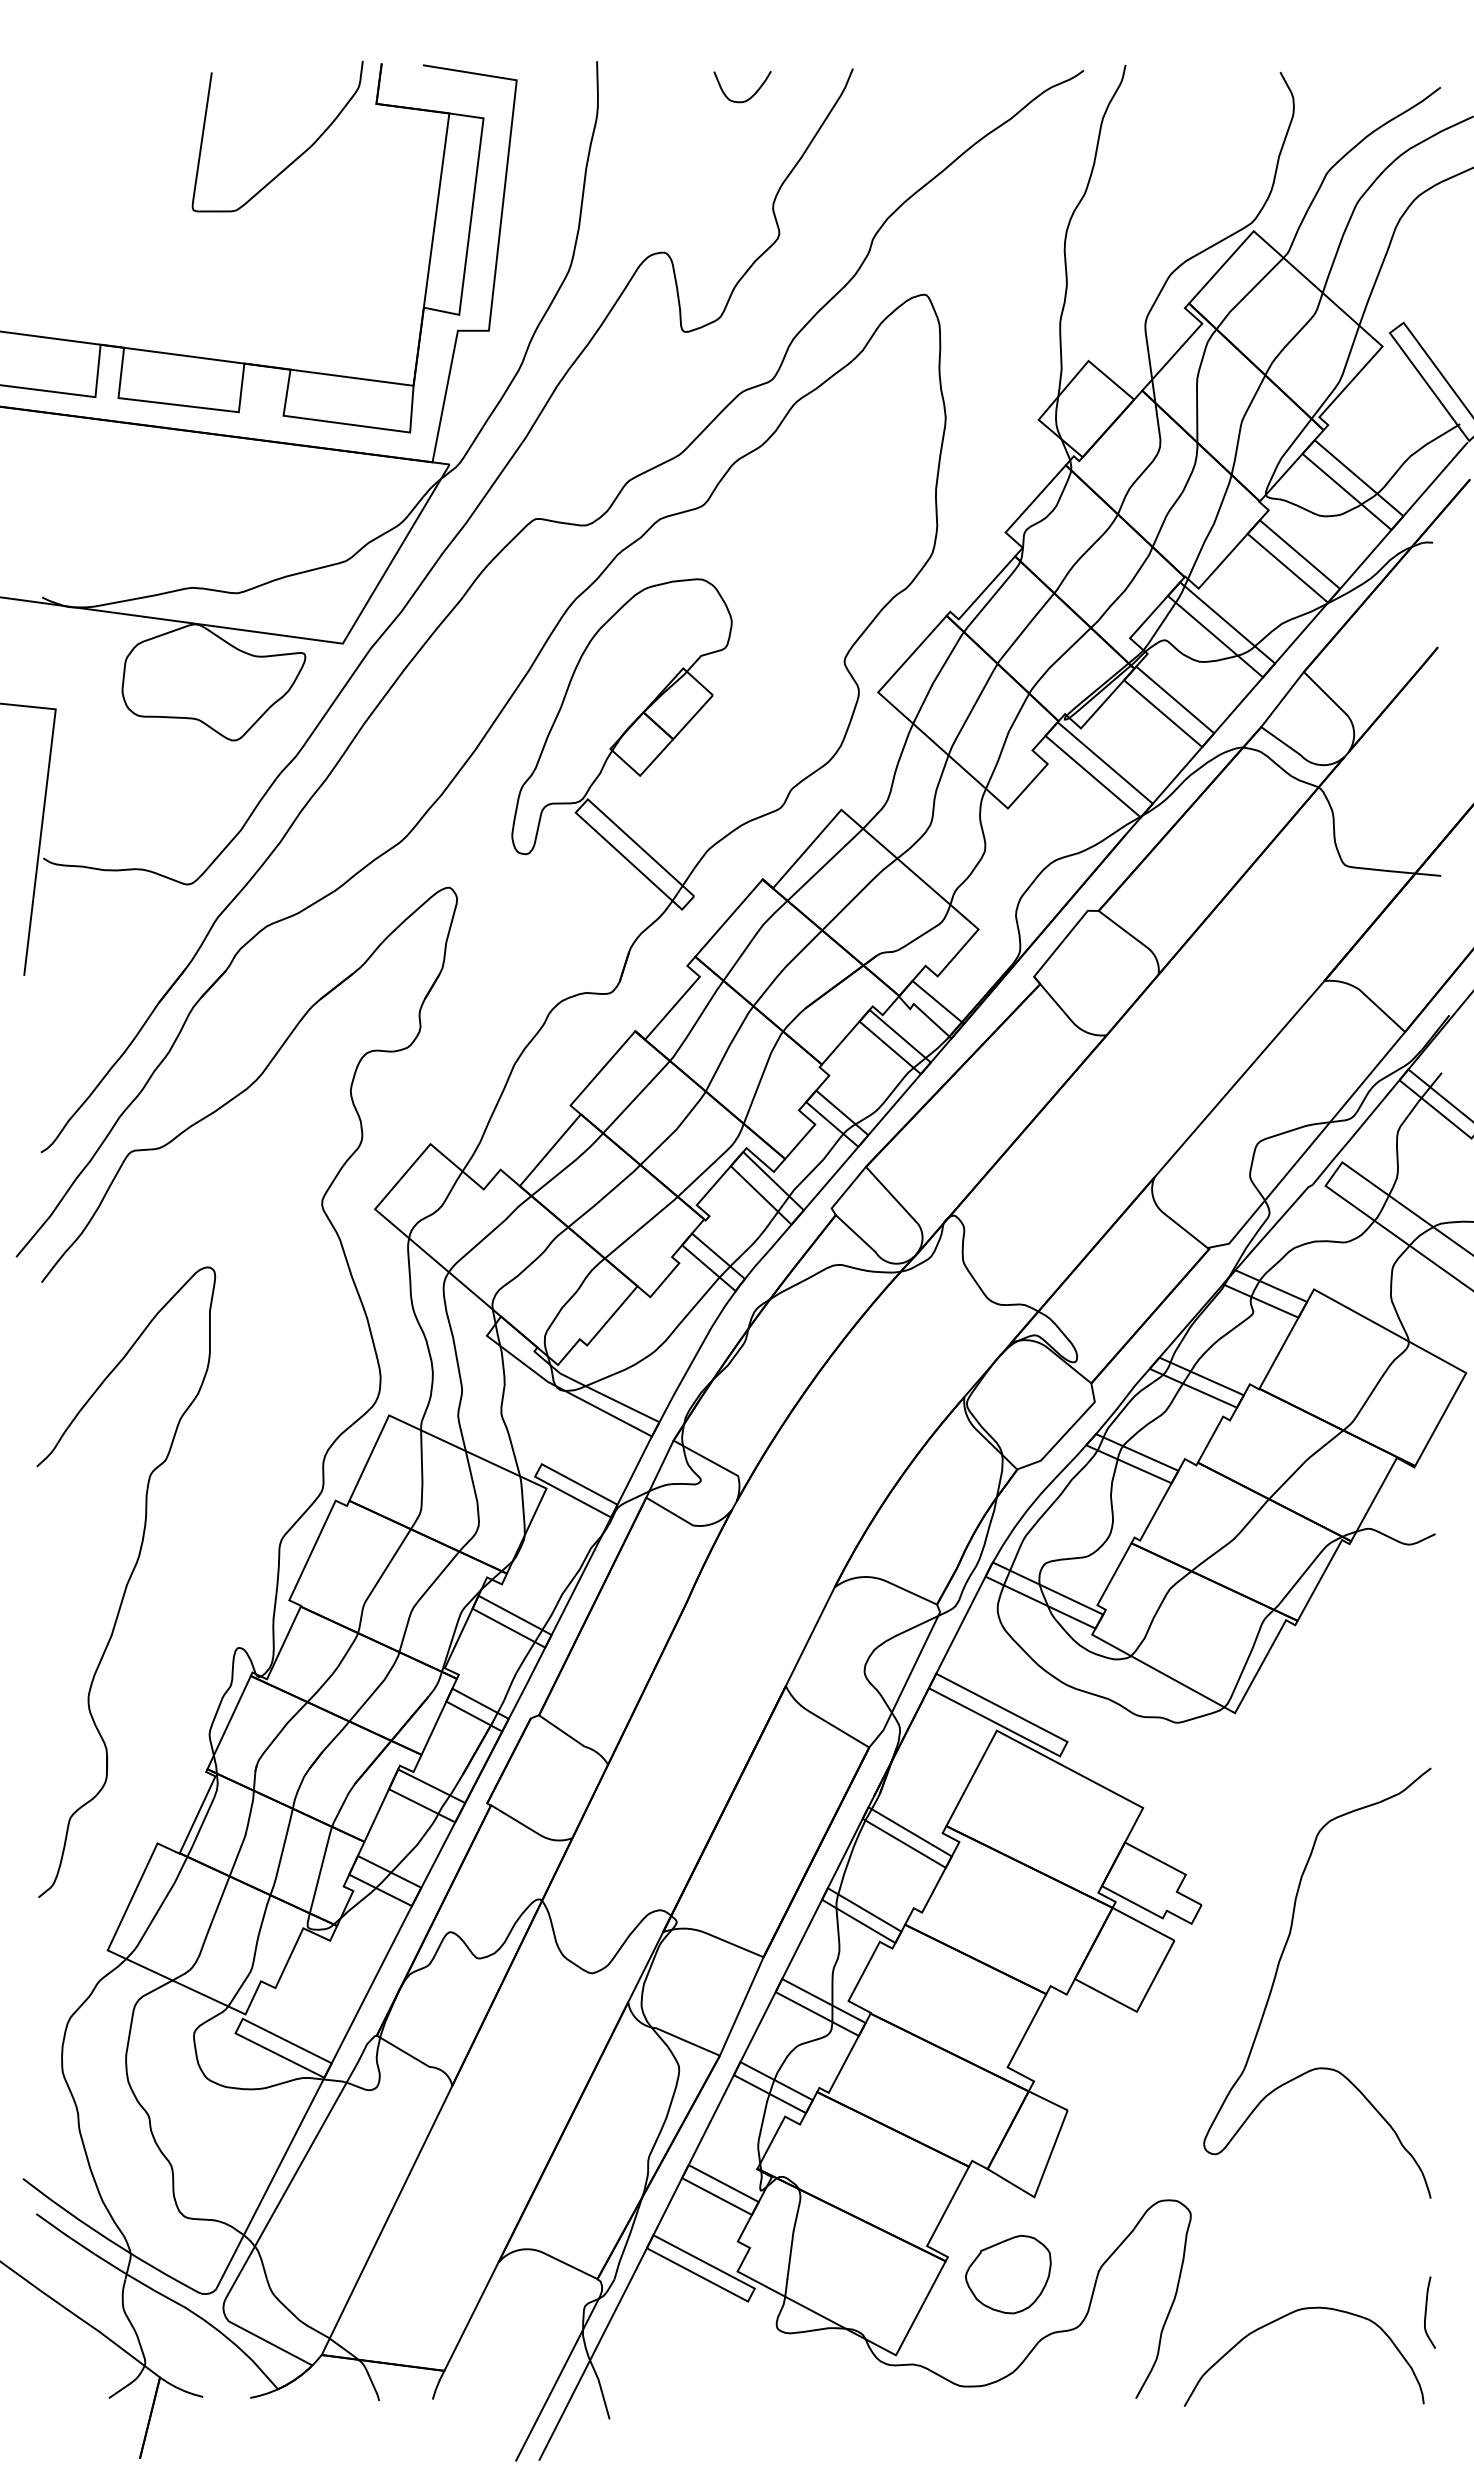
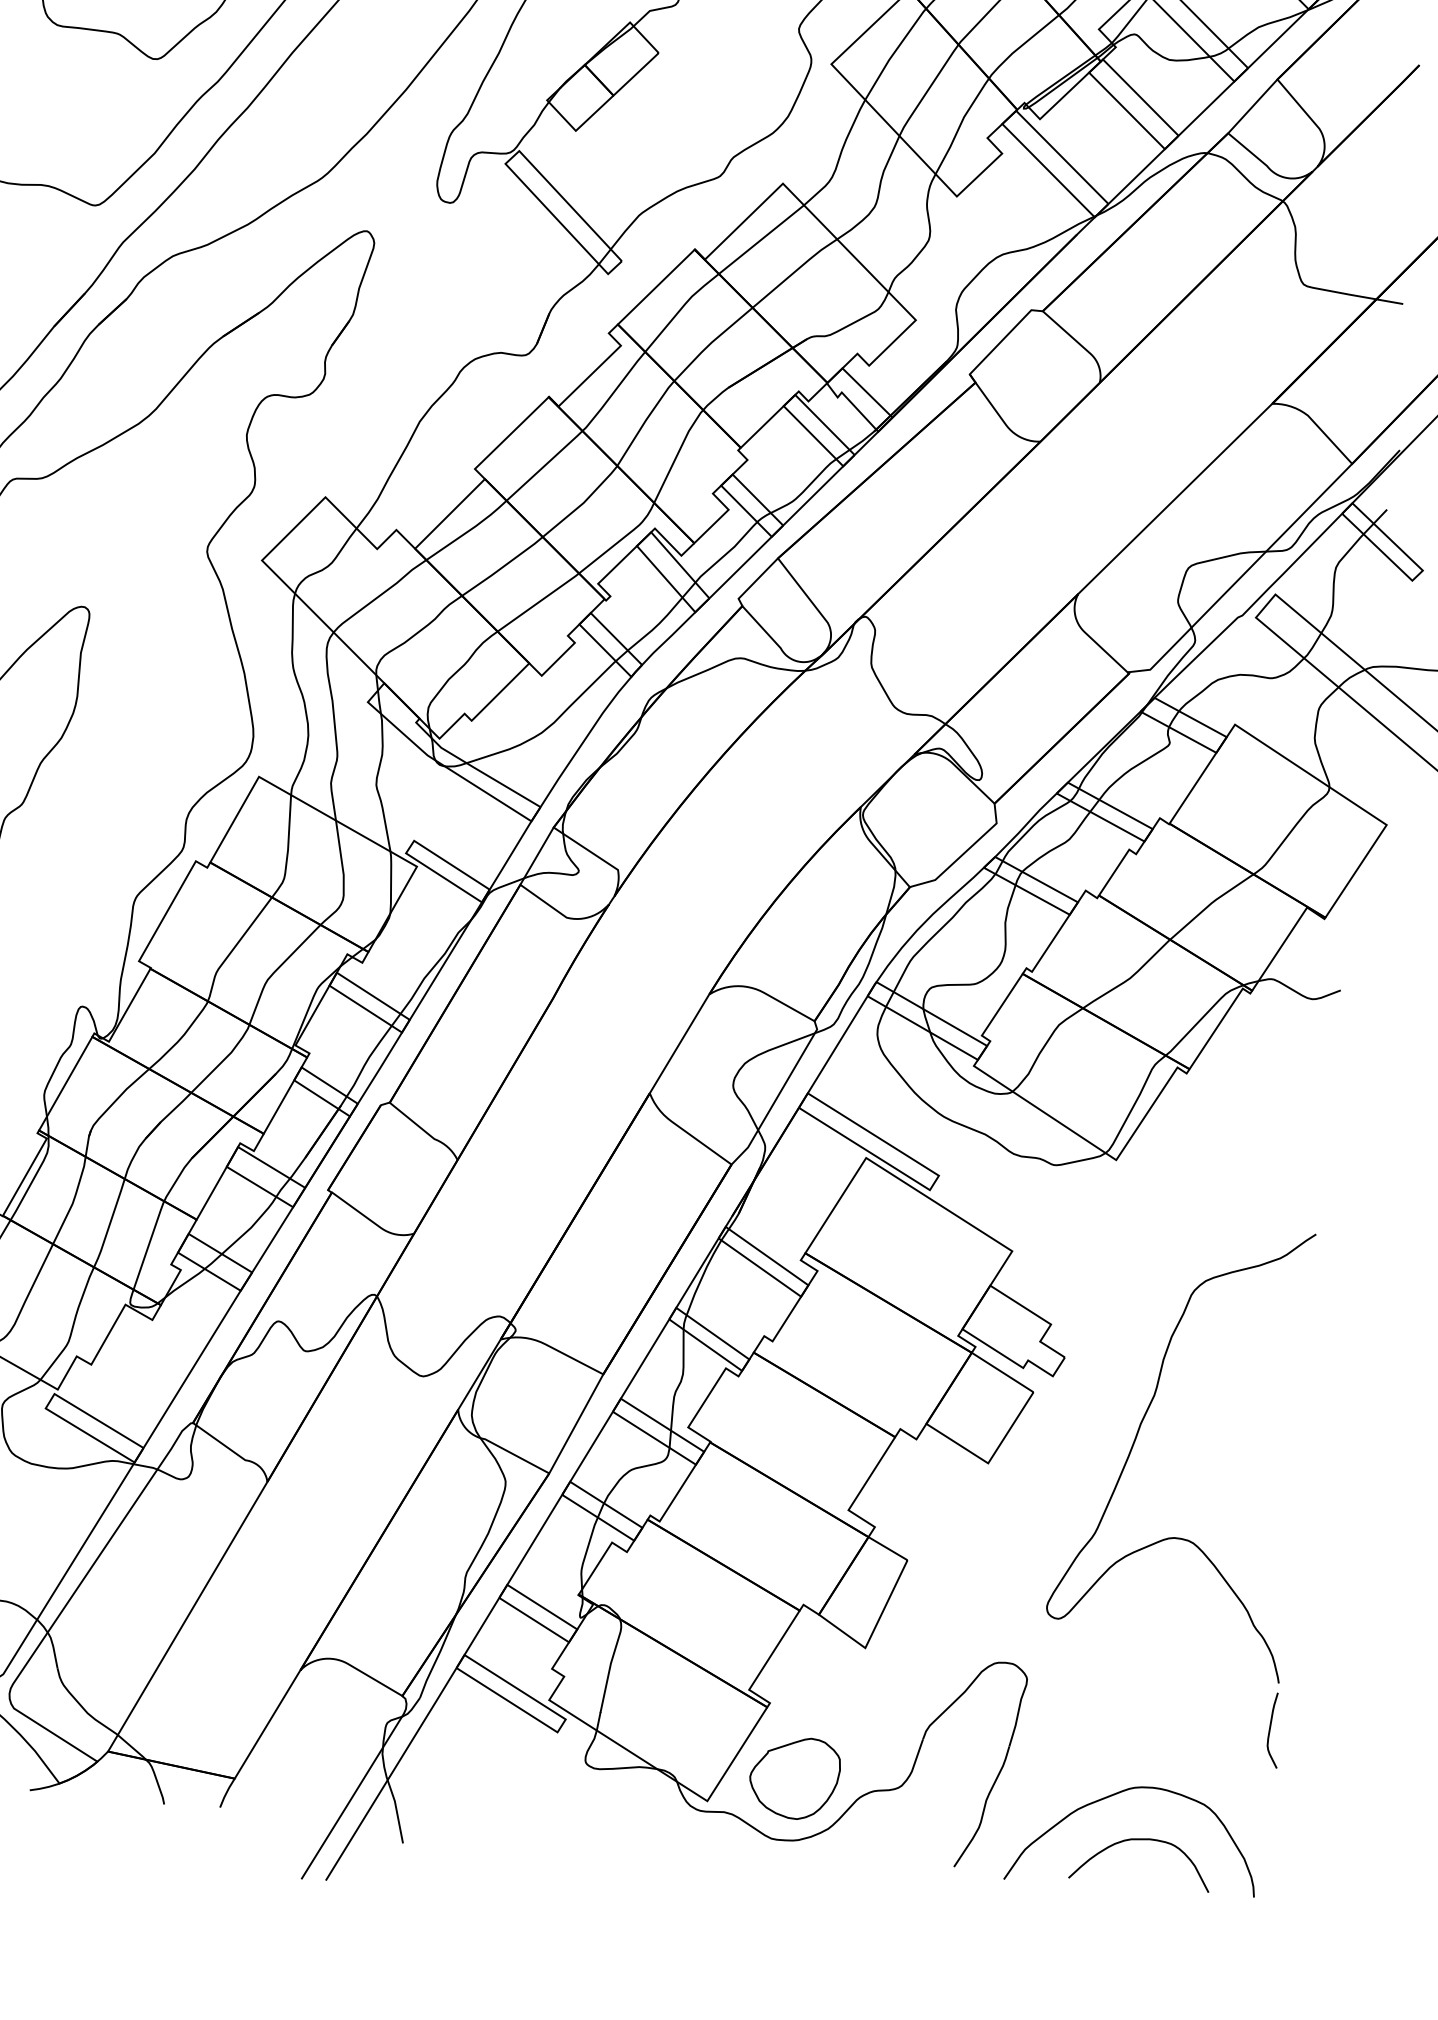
part: (1008, 2274) -> (794, 1778), moved
curve: (1426, 2312) -> (1270, 1729), moved
curve: (1312, 2358) -> (1141, 1840), added

